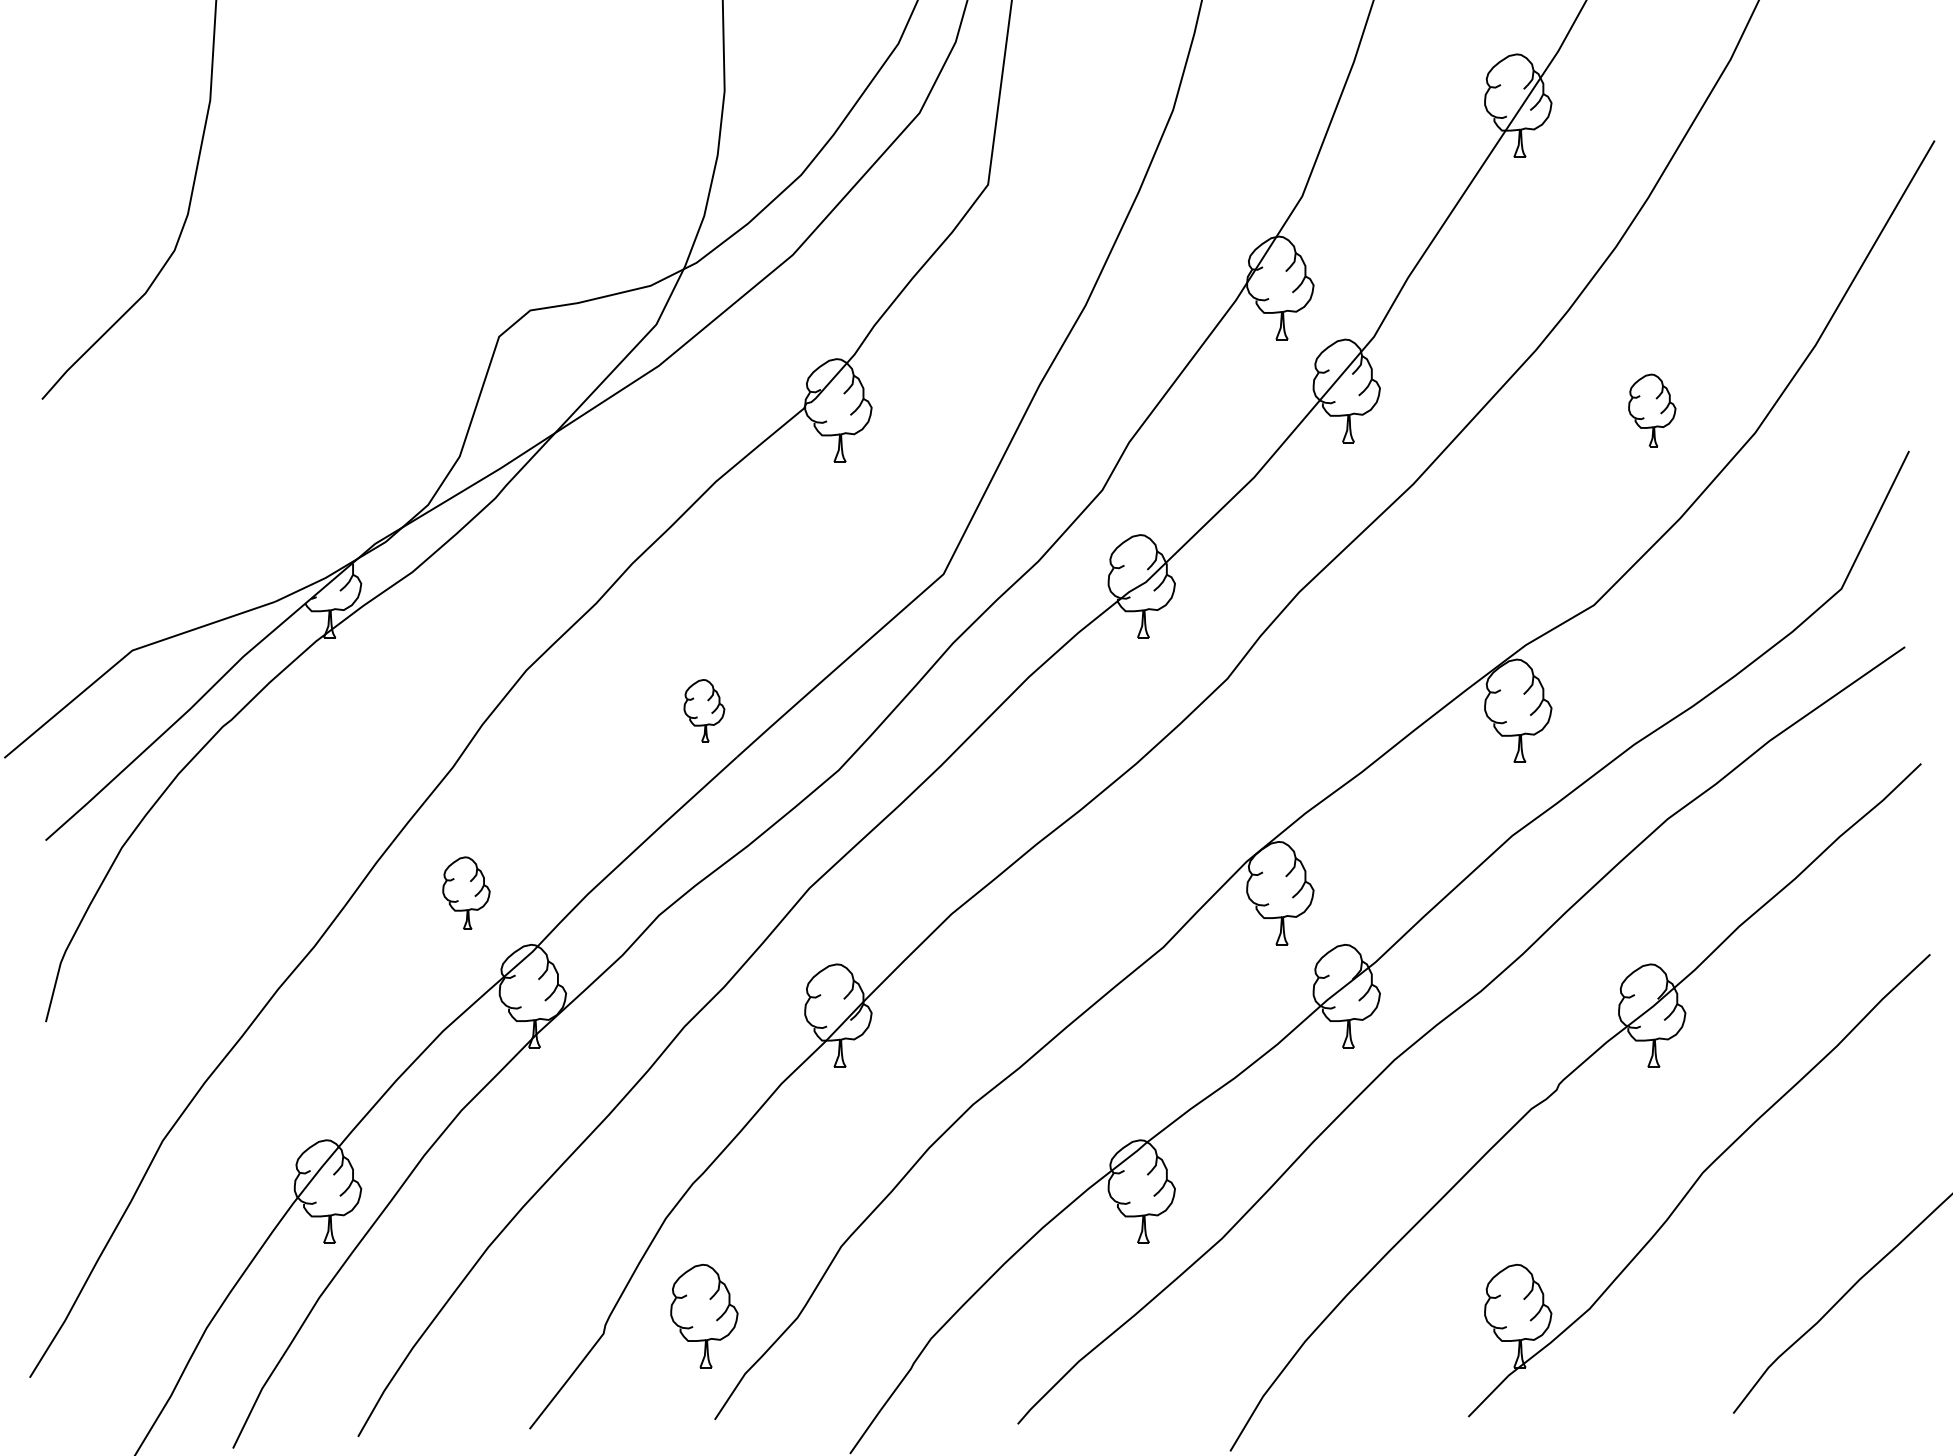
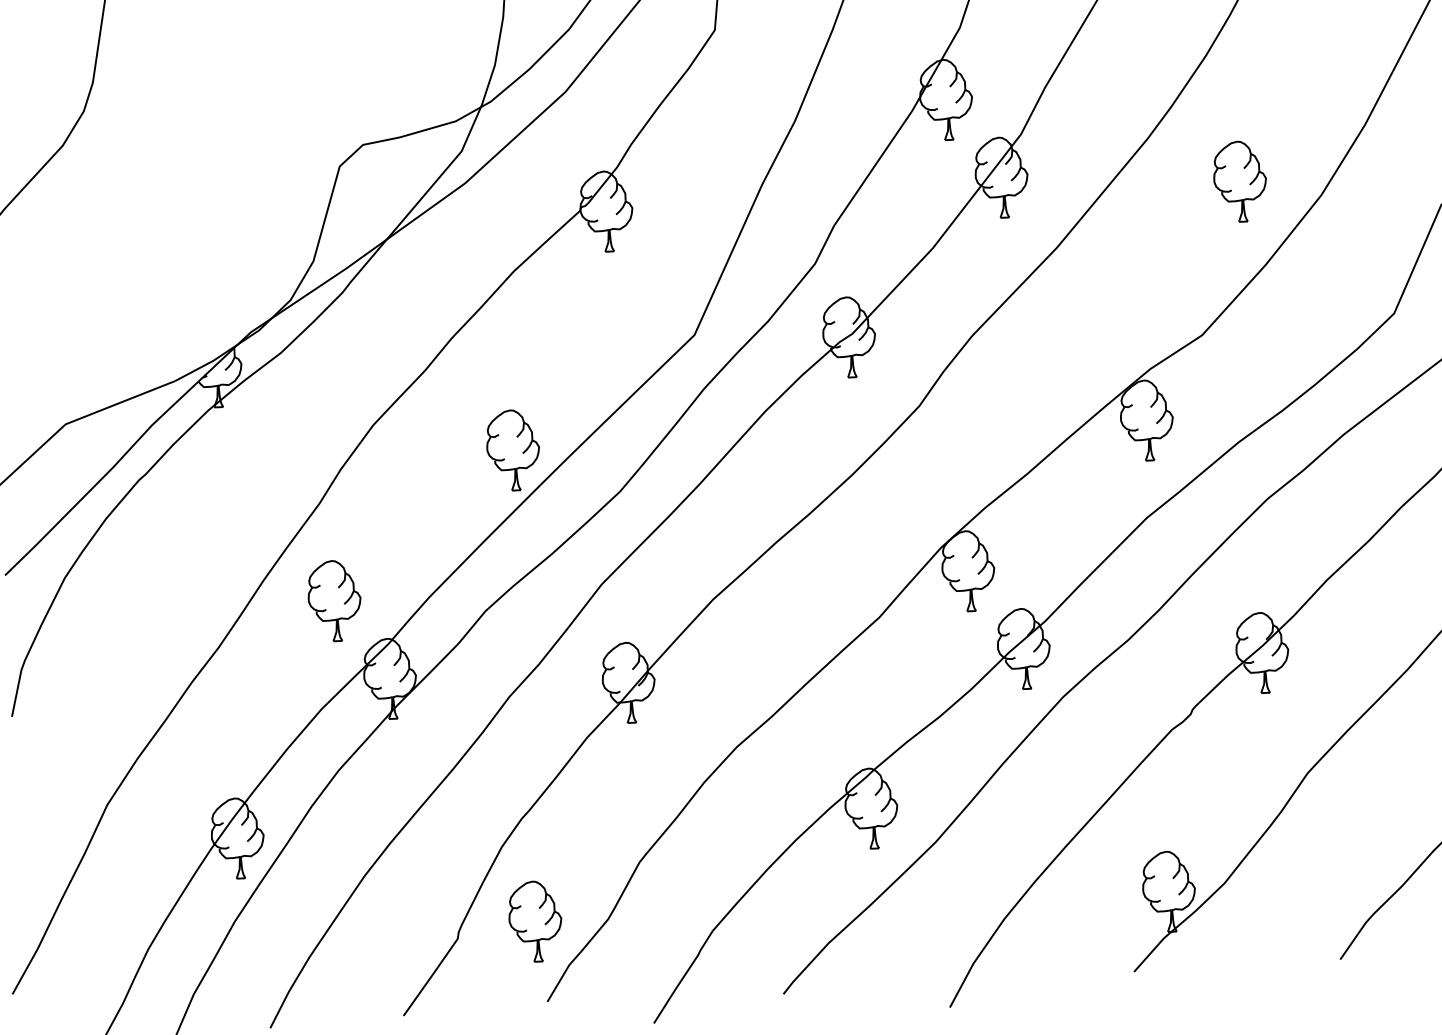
part: (1652, 410) -> (1240, 181), size x1.43
part: (704, 710) -> (513, 449), size x1.67
part: (466, 893) -> (334, 601), size x1.43

